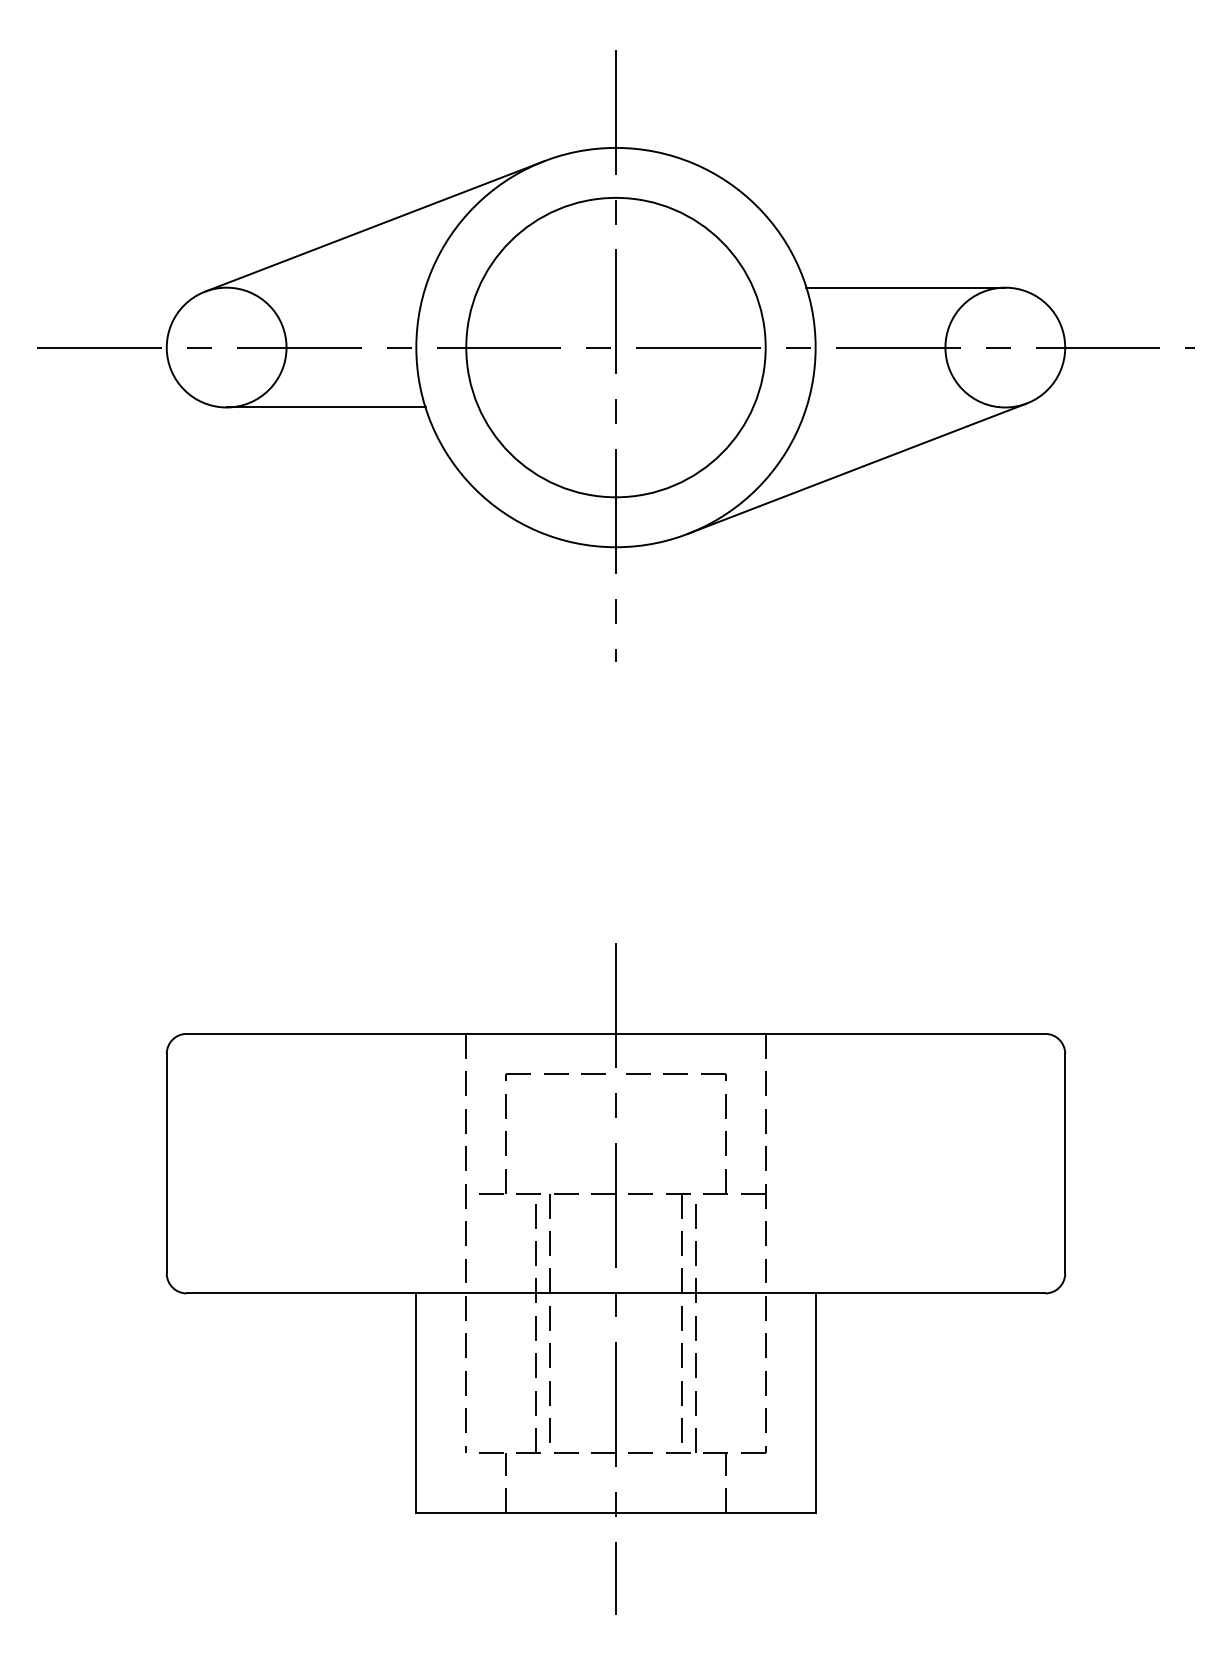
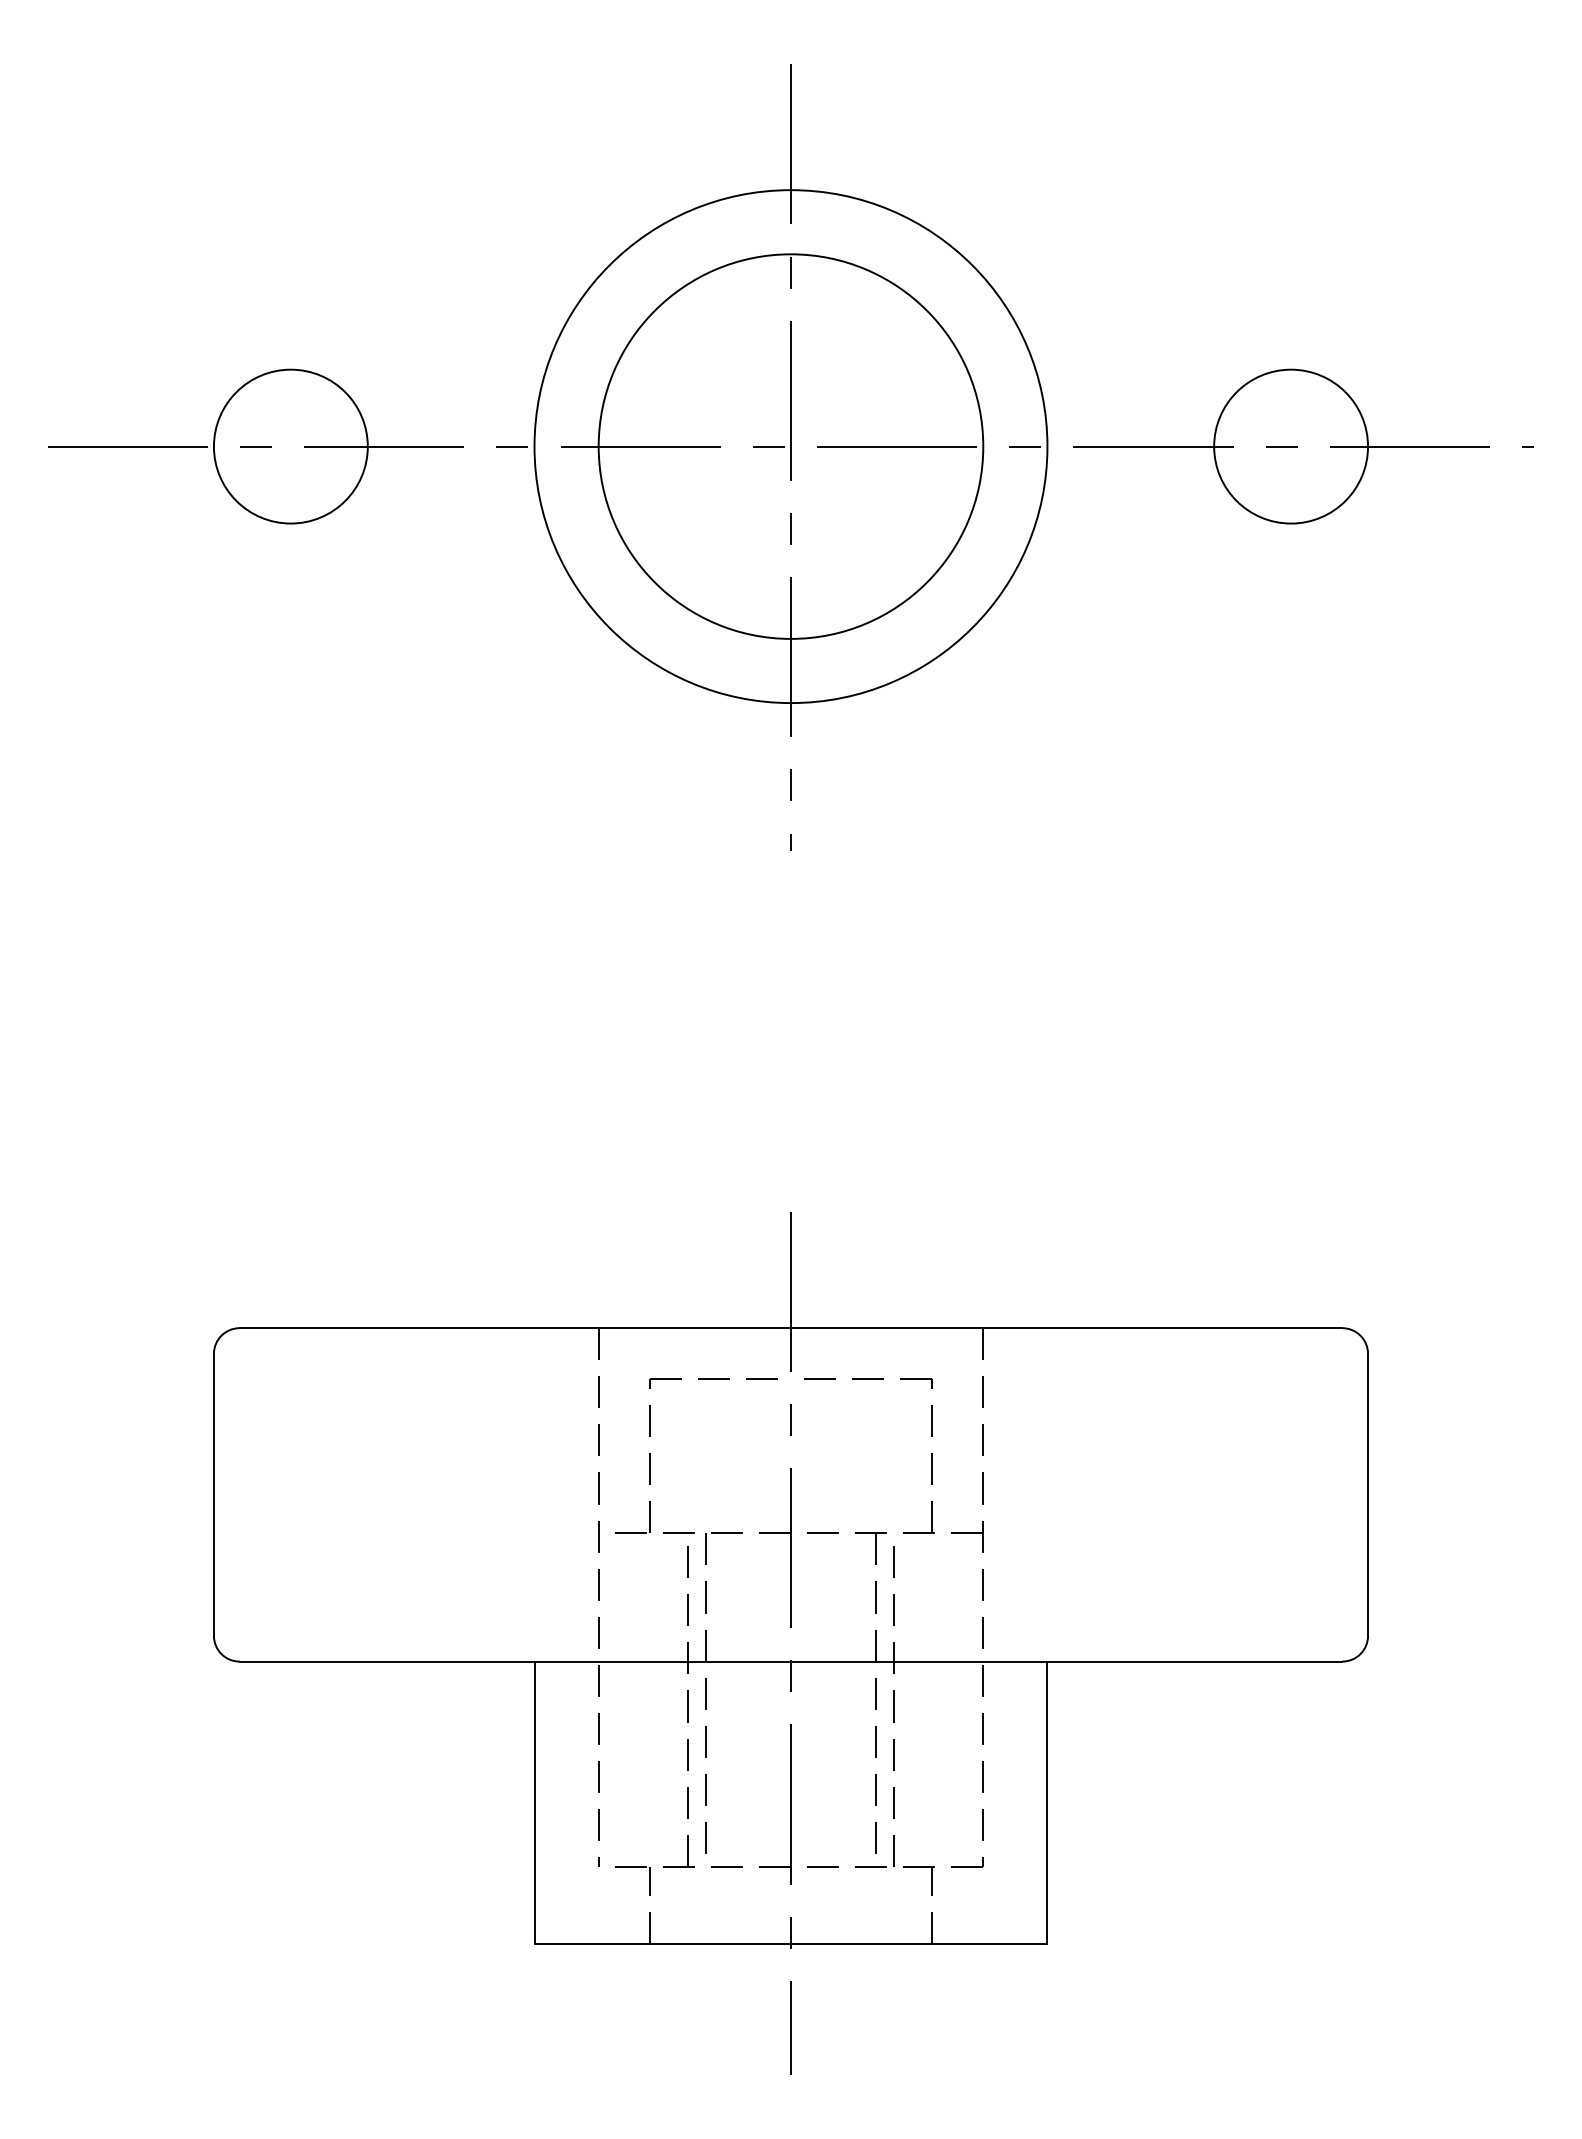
line: (374, 226) -> (480, 290), removed
line: (905, 287) -> (1163, 369), removed
line: (326, 407) -> (418, 523), removed
line: (856, 468) -> (1100, 602), removed

